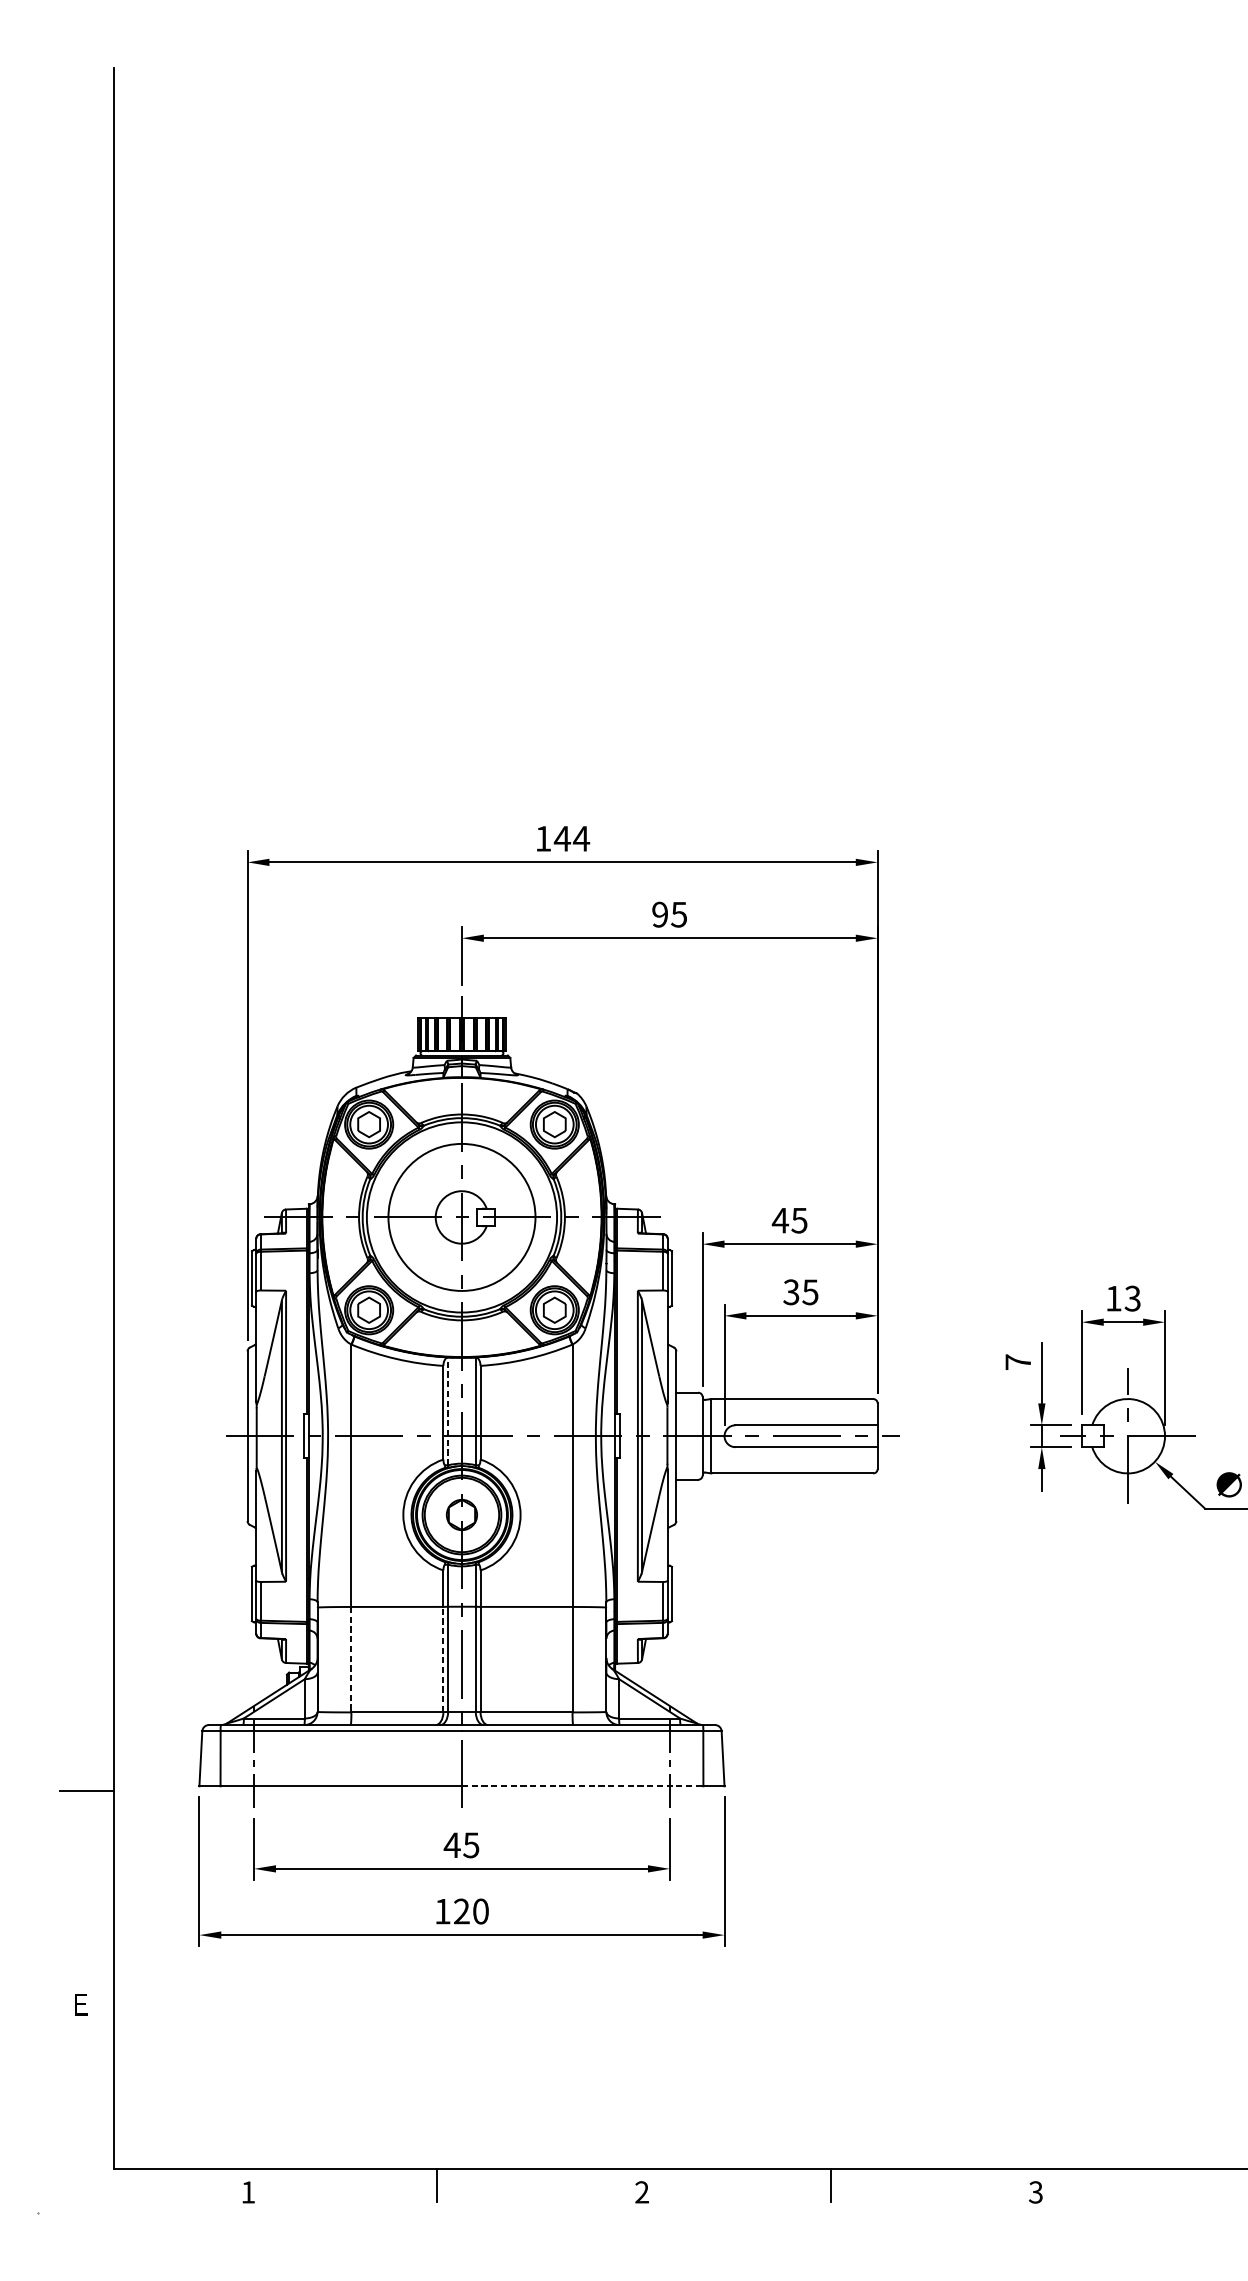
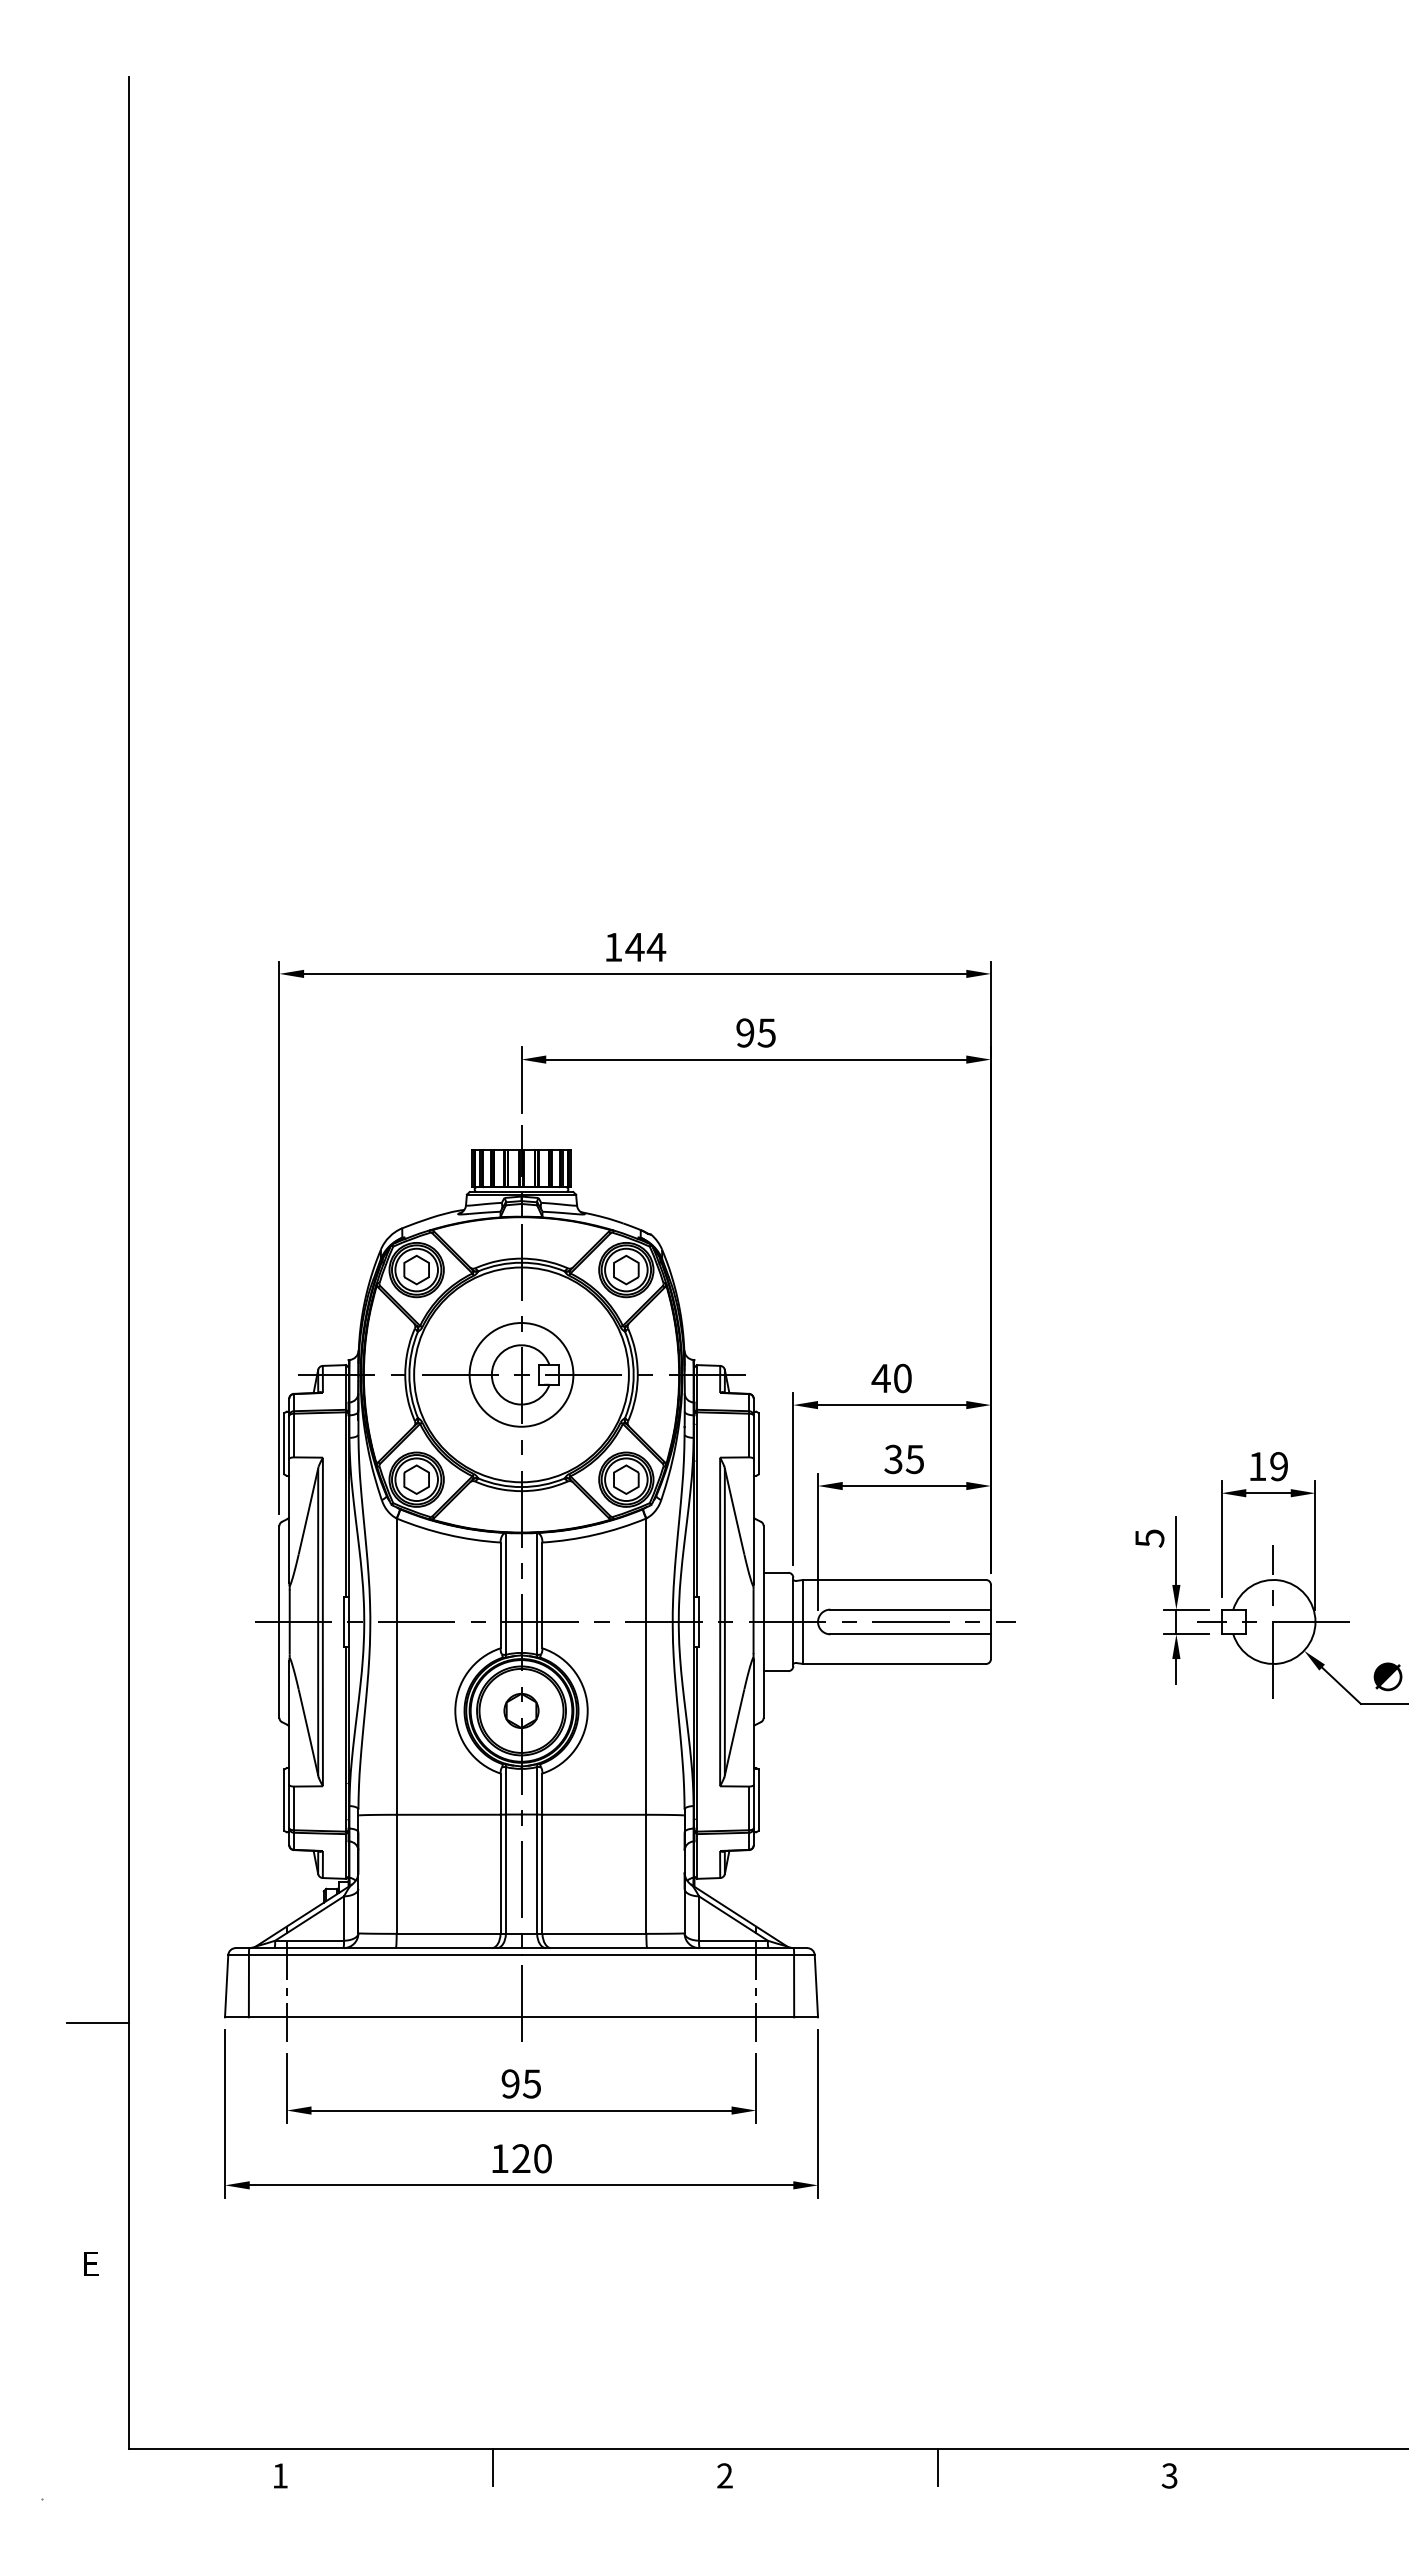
circle: (461, 1217) -> (521, 1374), size x0.62
text: (799, 1220) -> (902, 1378), 45 -> 40
text: (1132, 1298) -> (1278, 1466), 13 -> 19
text: (1018, 1362) -> (1149, 1538), 7 -> 5
line: (447, 1411) -> (505, 1593), dashed -> solid
line: (443, 1658) -> (500, 1873), dashed -> solid
line: (351, 1659) -> (396, 1874), dashed -> solid
line: (583, 1786) -> (658, 2017), dashed -> solid
text: (452, 1844) -> (510, 2083), 45 -> 95

